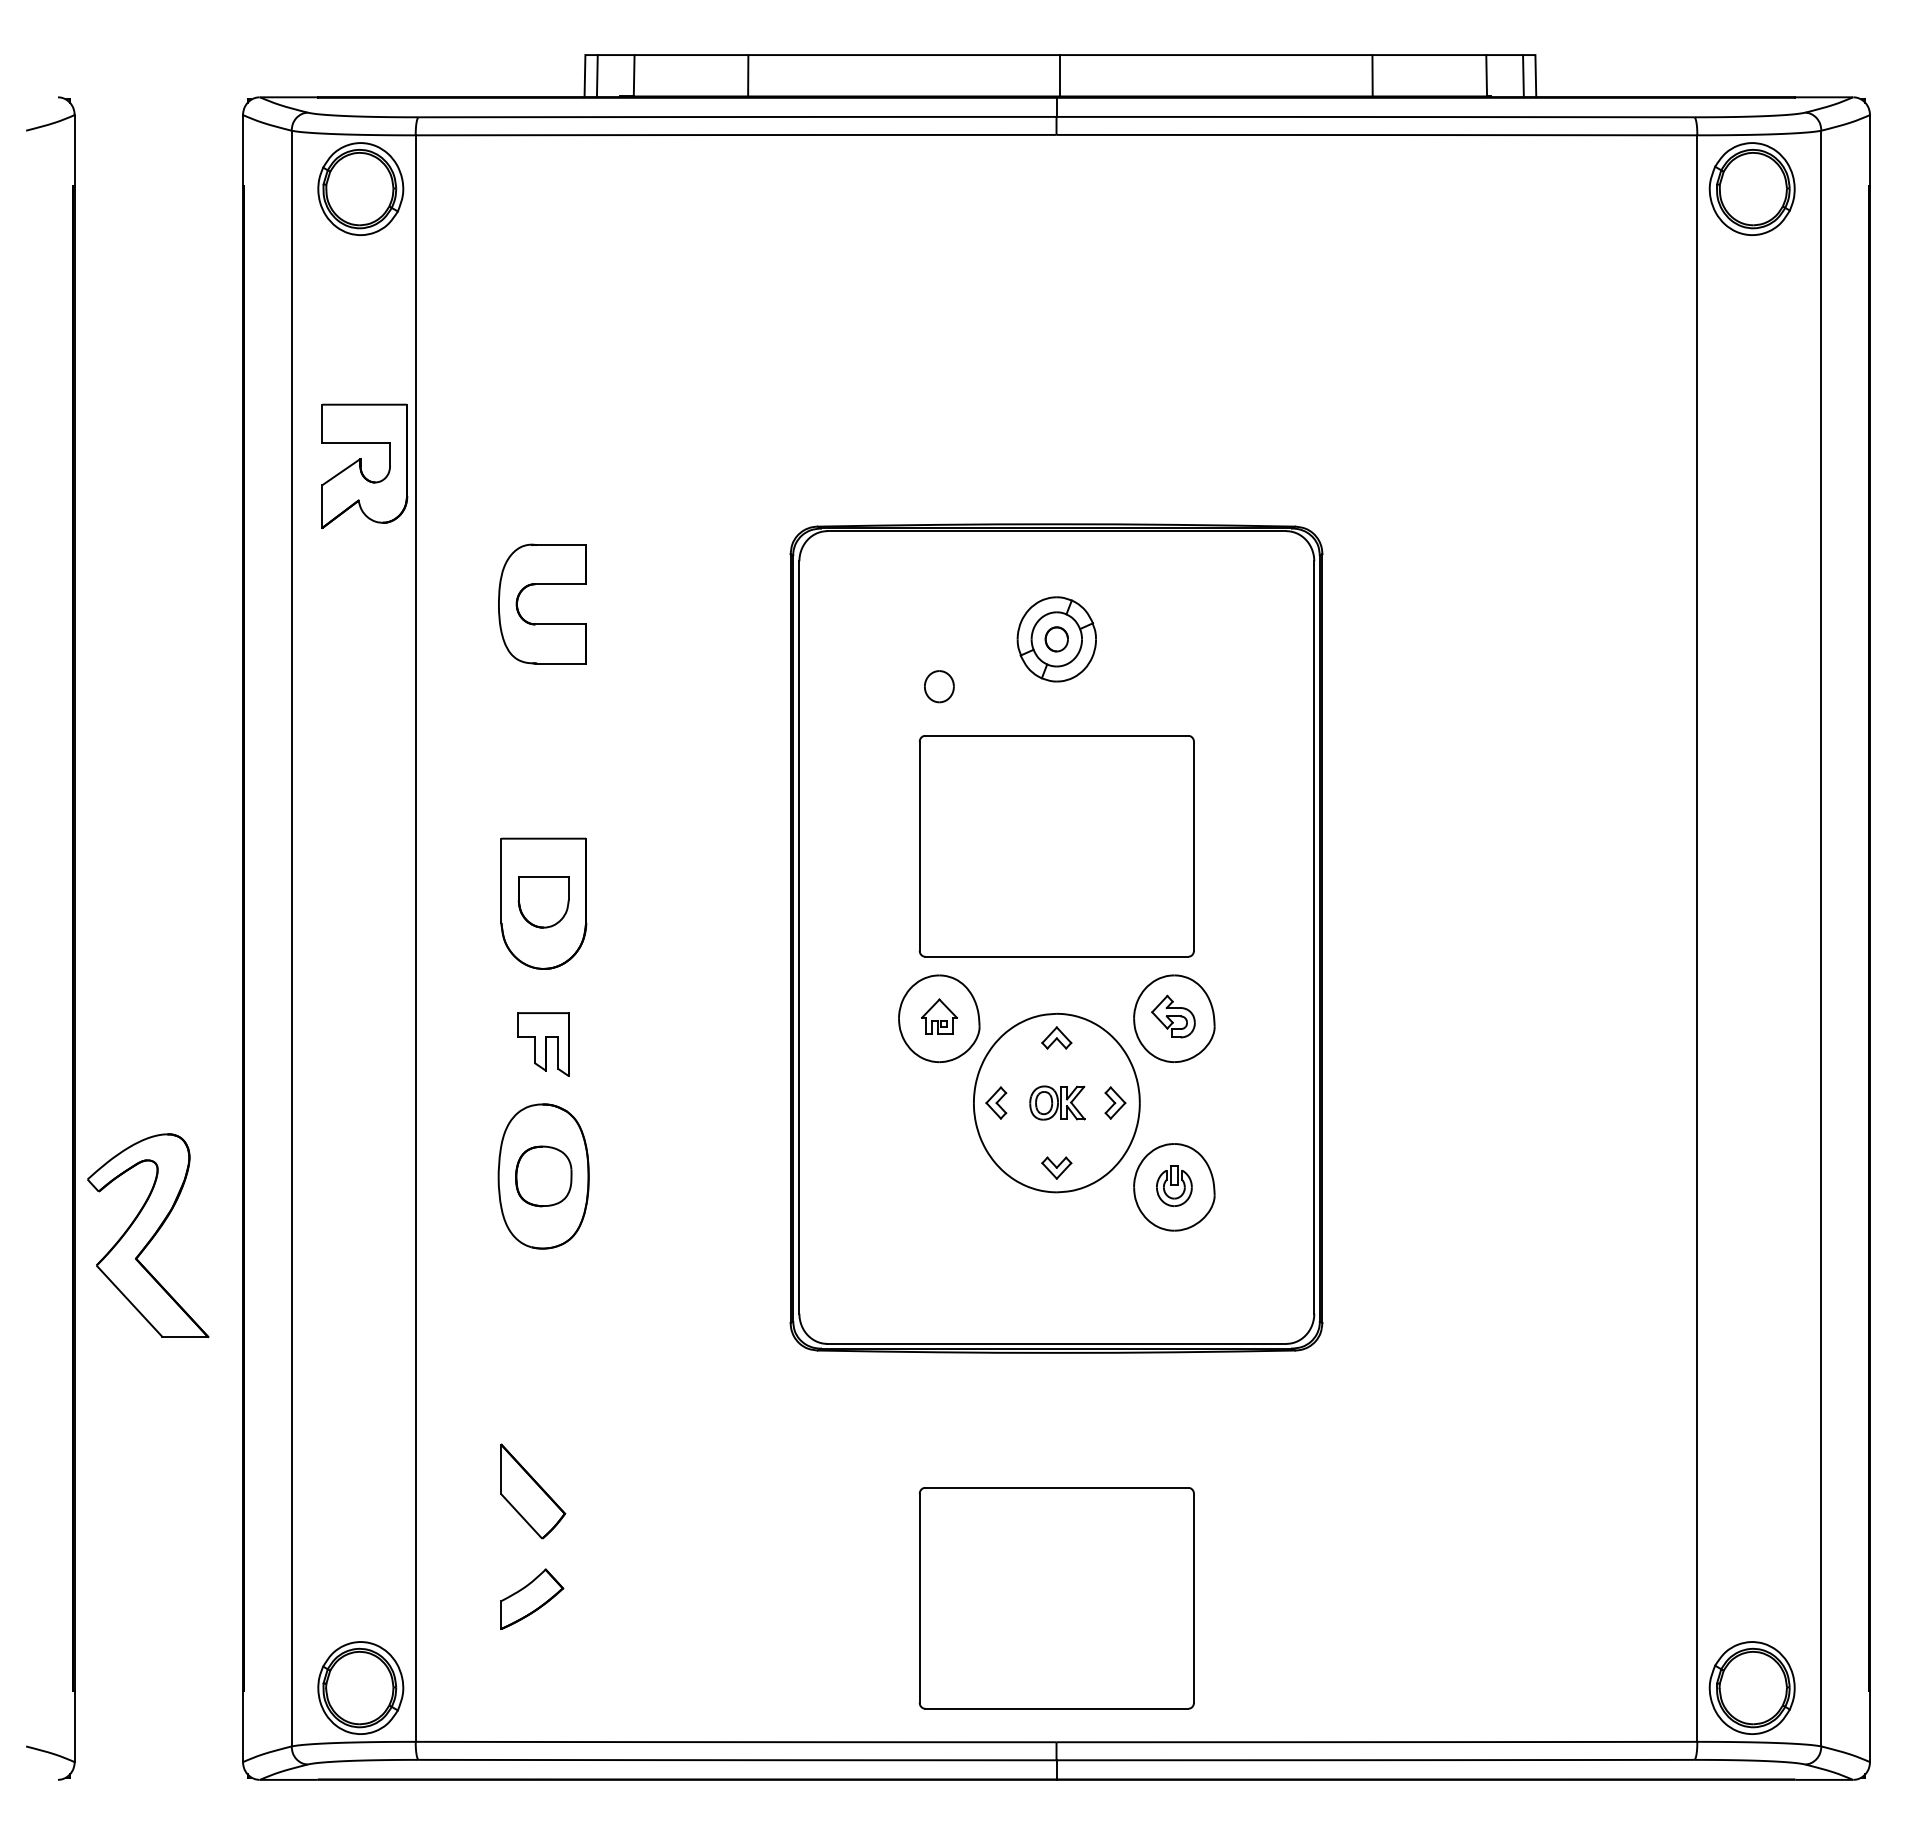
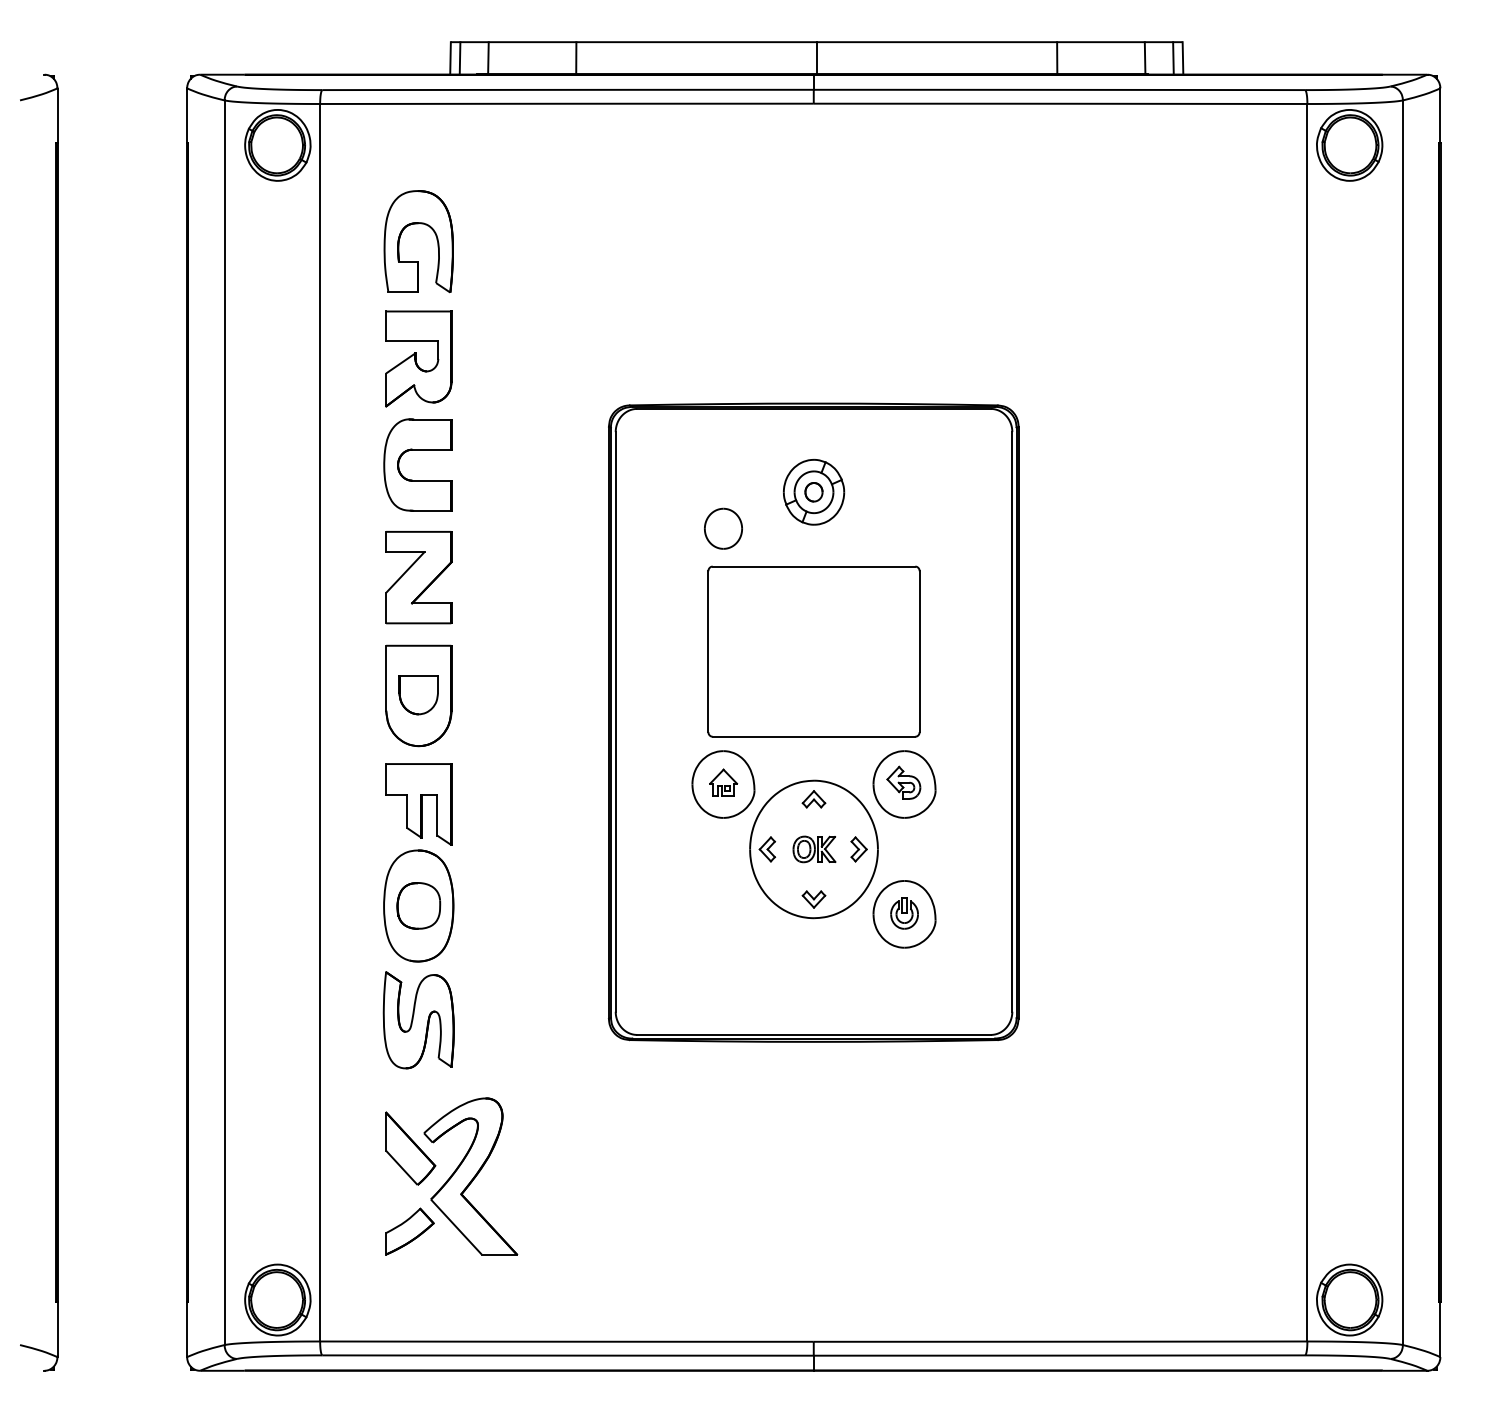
part: (542, 291) -> (417, 224), added
part: (364, 466) -> (418, 359), moved
part: (939, 686) -> (723, 528), size x1.67
part: (543, 749) -> (418, 577), added
part: (543, 1044) -> (418, 804), size x1.67
part: (148, 1235) -> (470, 1176), moved
part: (543, 1324) -> (418, 1020), added
part: (1056, 1598) -> (813, 1231), removed

